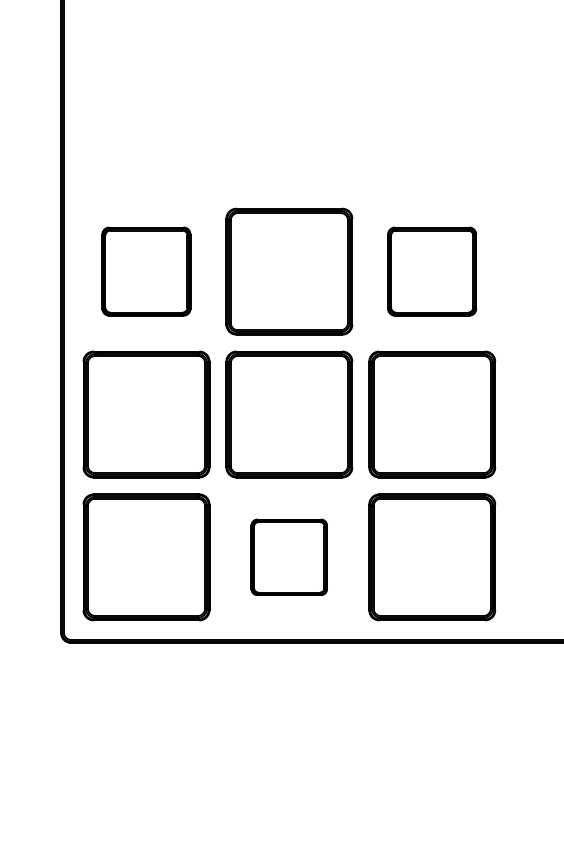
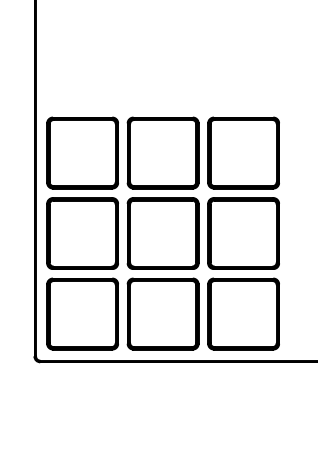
part: (146, 270) -> (82, 152), size x1.43
part: (431, 270) -> (243, 152), size x1.43
part: (288, 556) -> (162, 313), size x1.67

